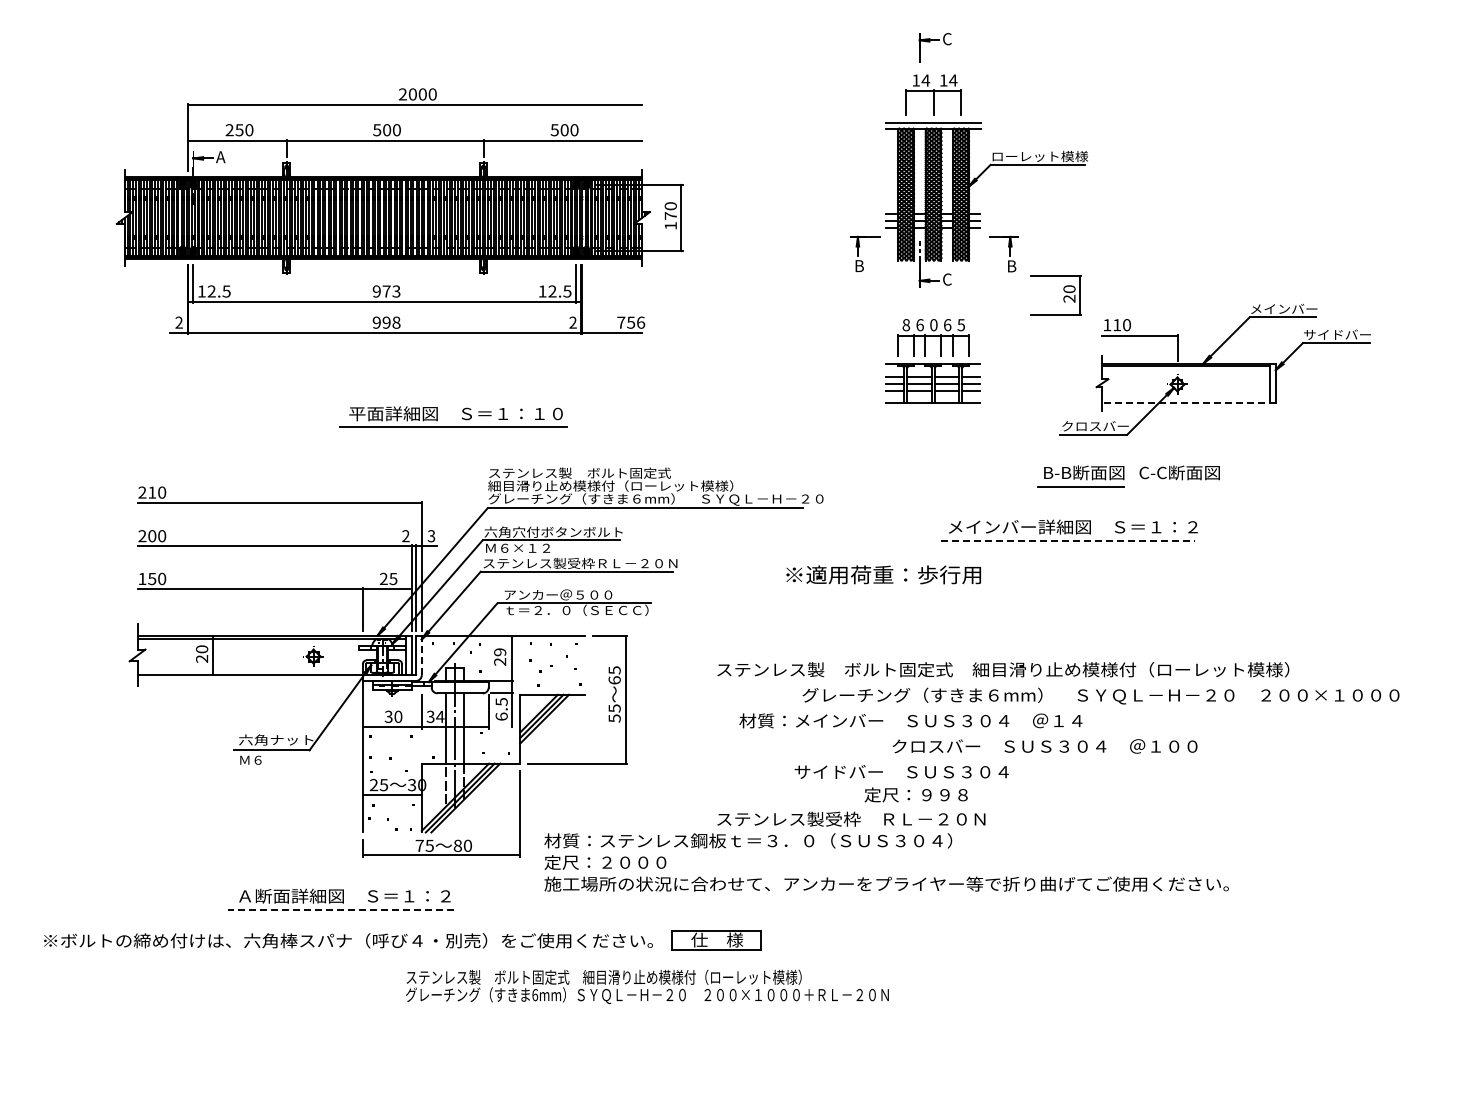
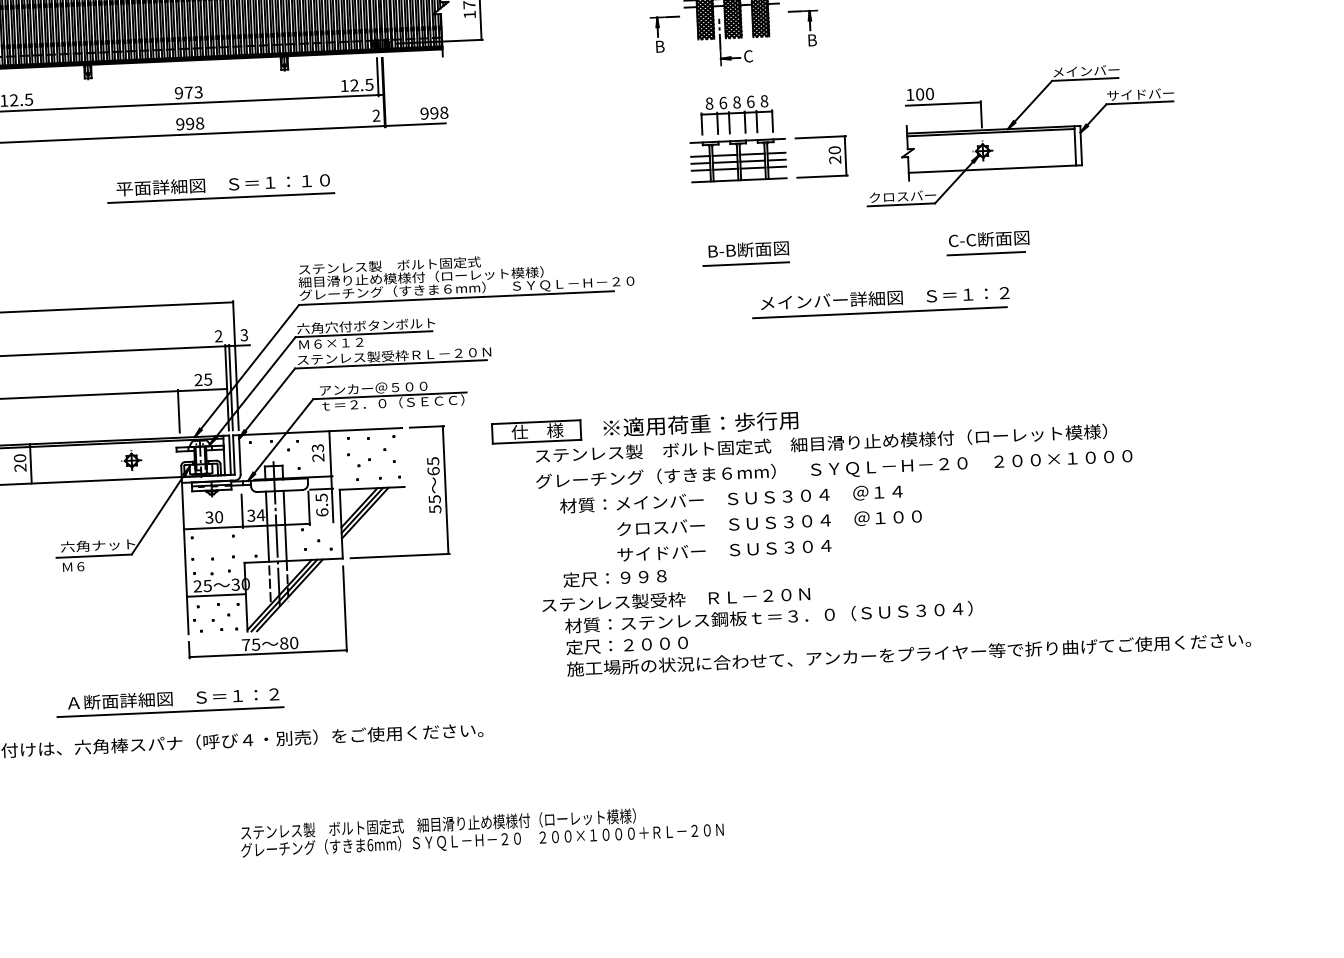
part: (1063, 297) -> (829, 158), moved
text: (631, 322) -> (434, 113), 756 -> 998
text: (933, 324) -> (736, 101), 0 -> 8
text: (961, 325) -> (764, 101), 5 -> 8
text: (1117, 325) -> (920, 94), 110 -> 100
line: (1189, 402) -> (995, 168), dashed -> solid
part: (461, 418) -> (228, 189), moved
part: (1080, 476) -> (745, 253), moved
line: (1176, 487) -> (986, 254), added
line: (1067, 541) -> (879, 312), dashed -> solid
text: (883, 574) -> (700, 423), moved
text: (500, 652) -> (318, 448), 29 -> 23
line: (421, 655) -> (239, 454), dashed -> solid
text: (1100, 695) -> (833, 468), moved
text: (1044, 746) -> (768, 522), moved
text: (915, 794) -> (614, 577), moved
text: (886, 862) -> (907, 632), moved
line: (340, 909) -> (169, 712), dashed -> solid
part: (716, 940) -> (536, 431), moved
text: (647, 986) -> (482, 831), moved

